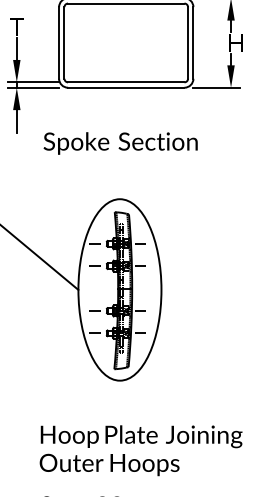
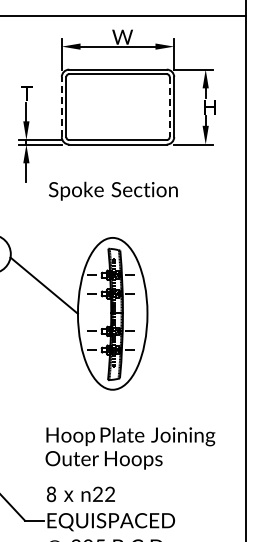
line: (58, 43) -> (61, 107), solid -> dashed
line: (187, 43) -> (169, 107), solid -> dashed

